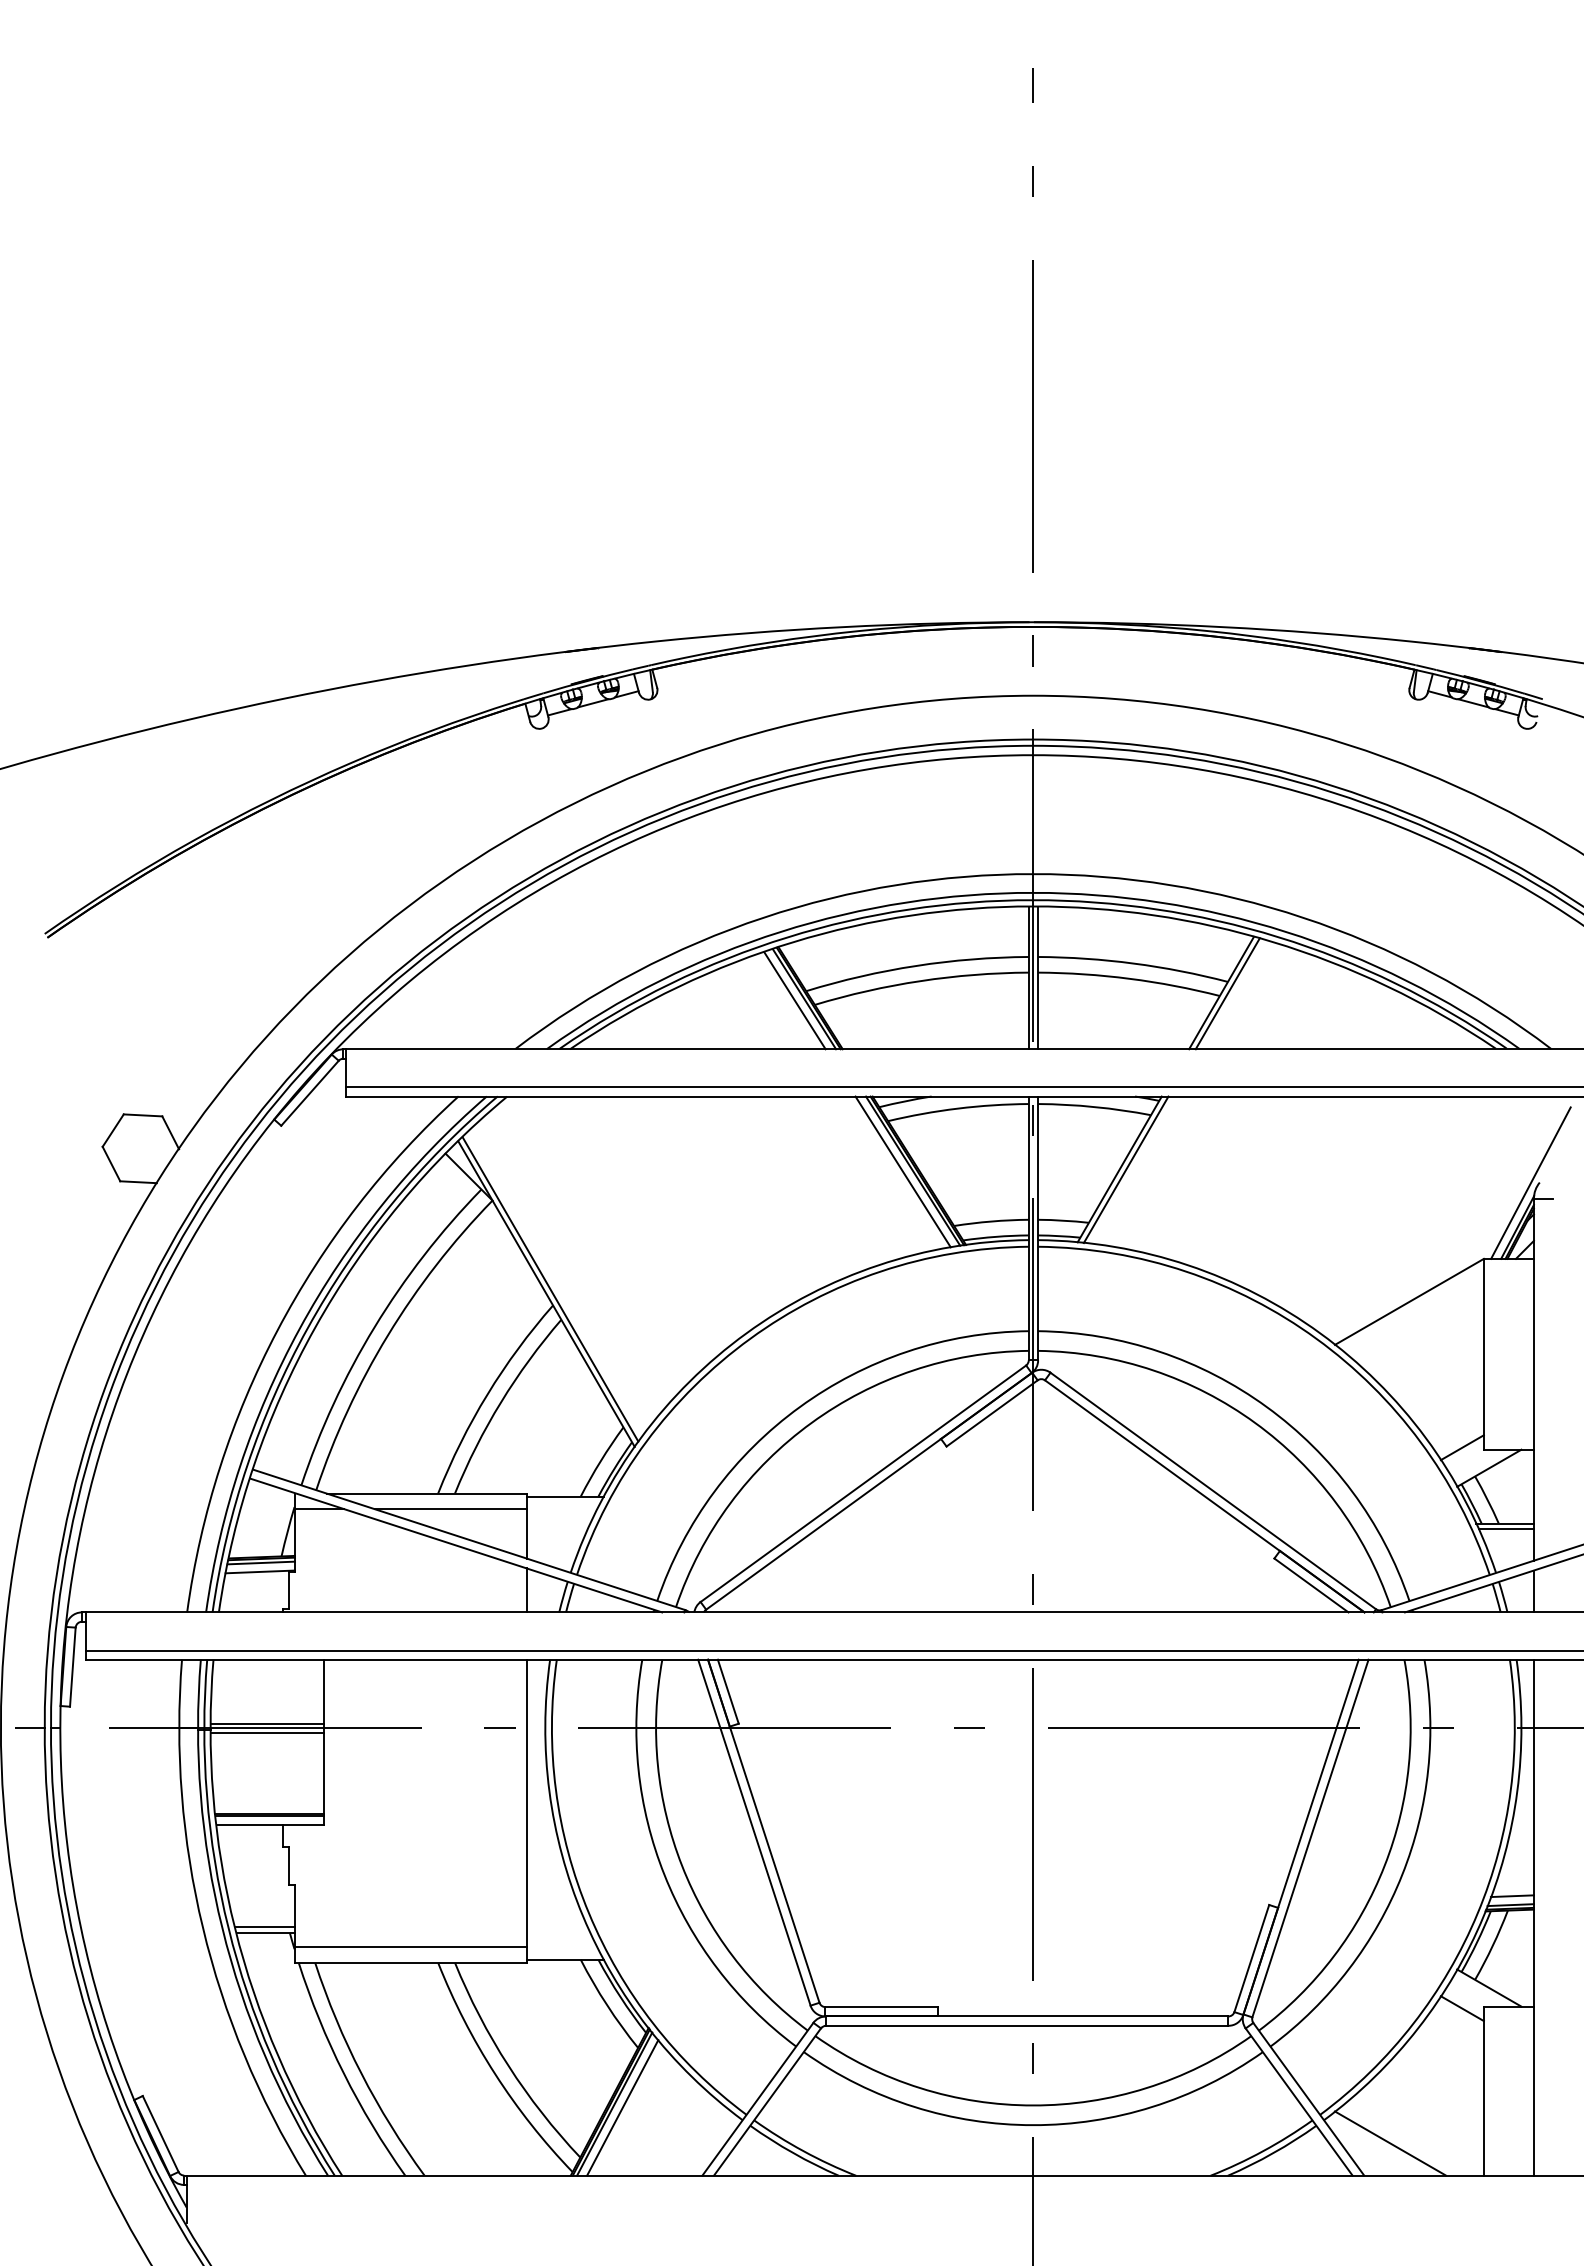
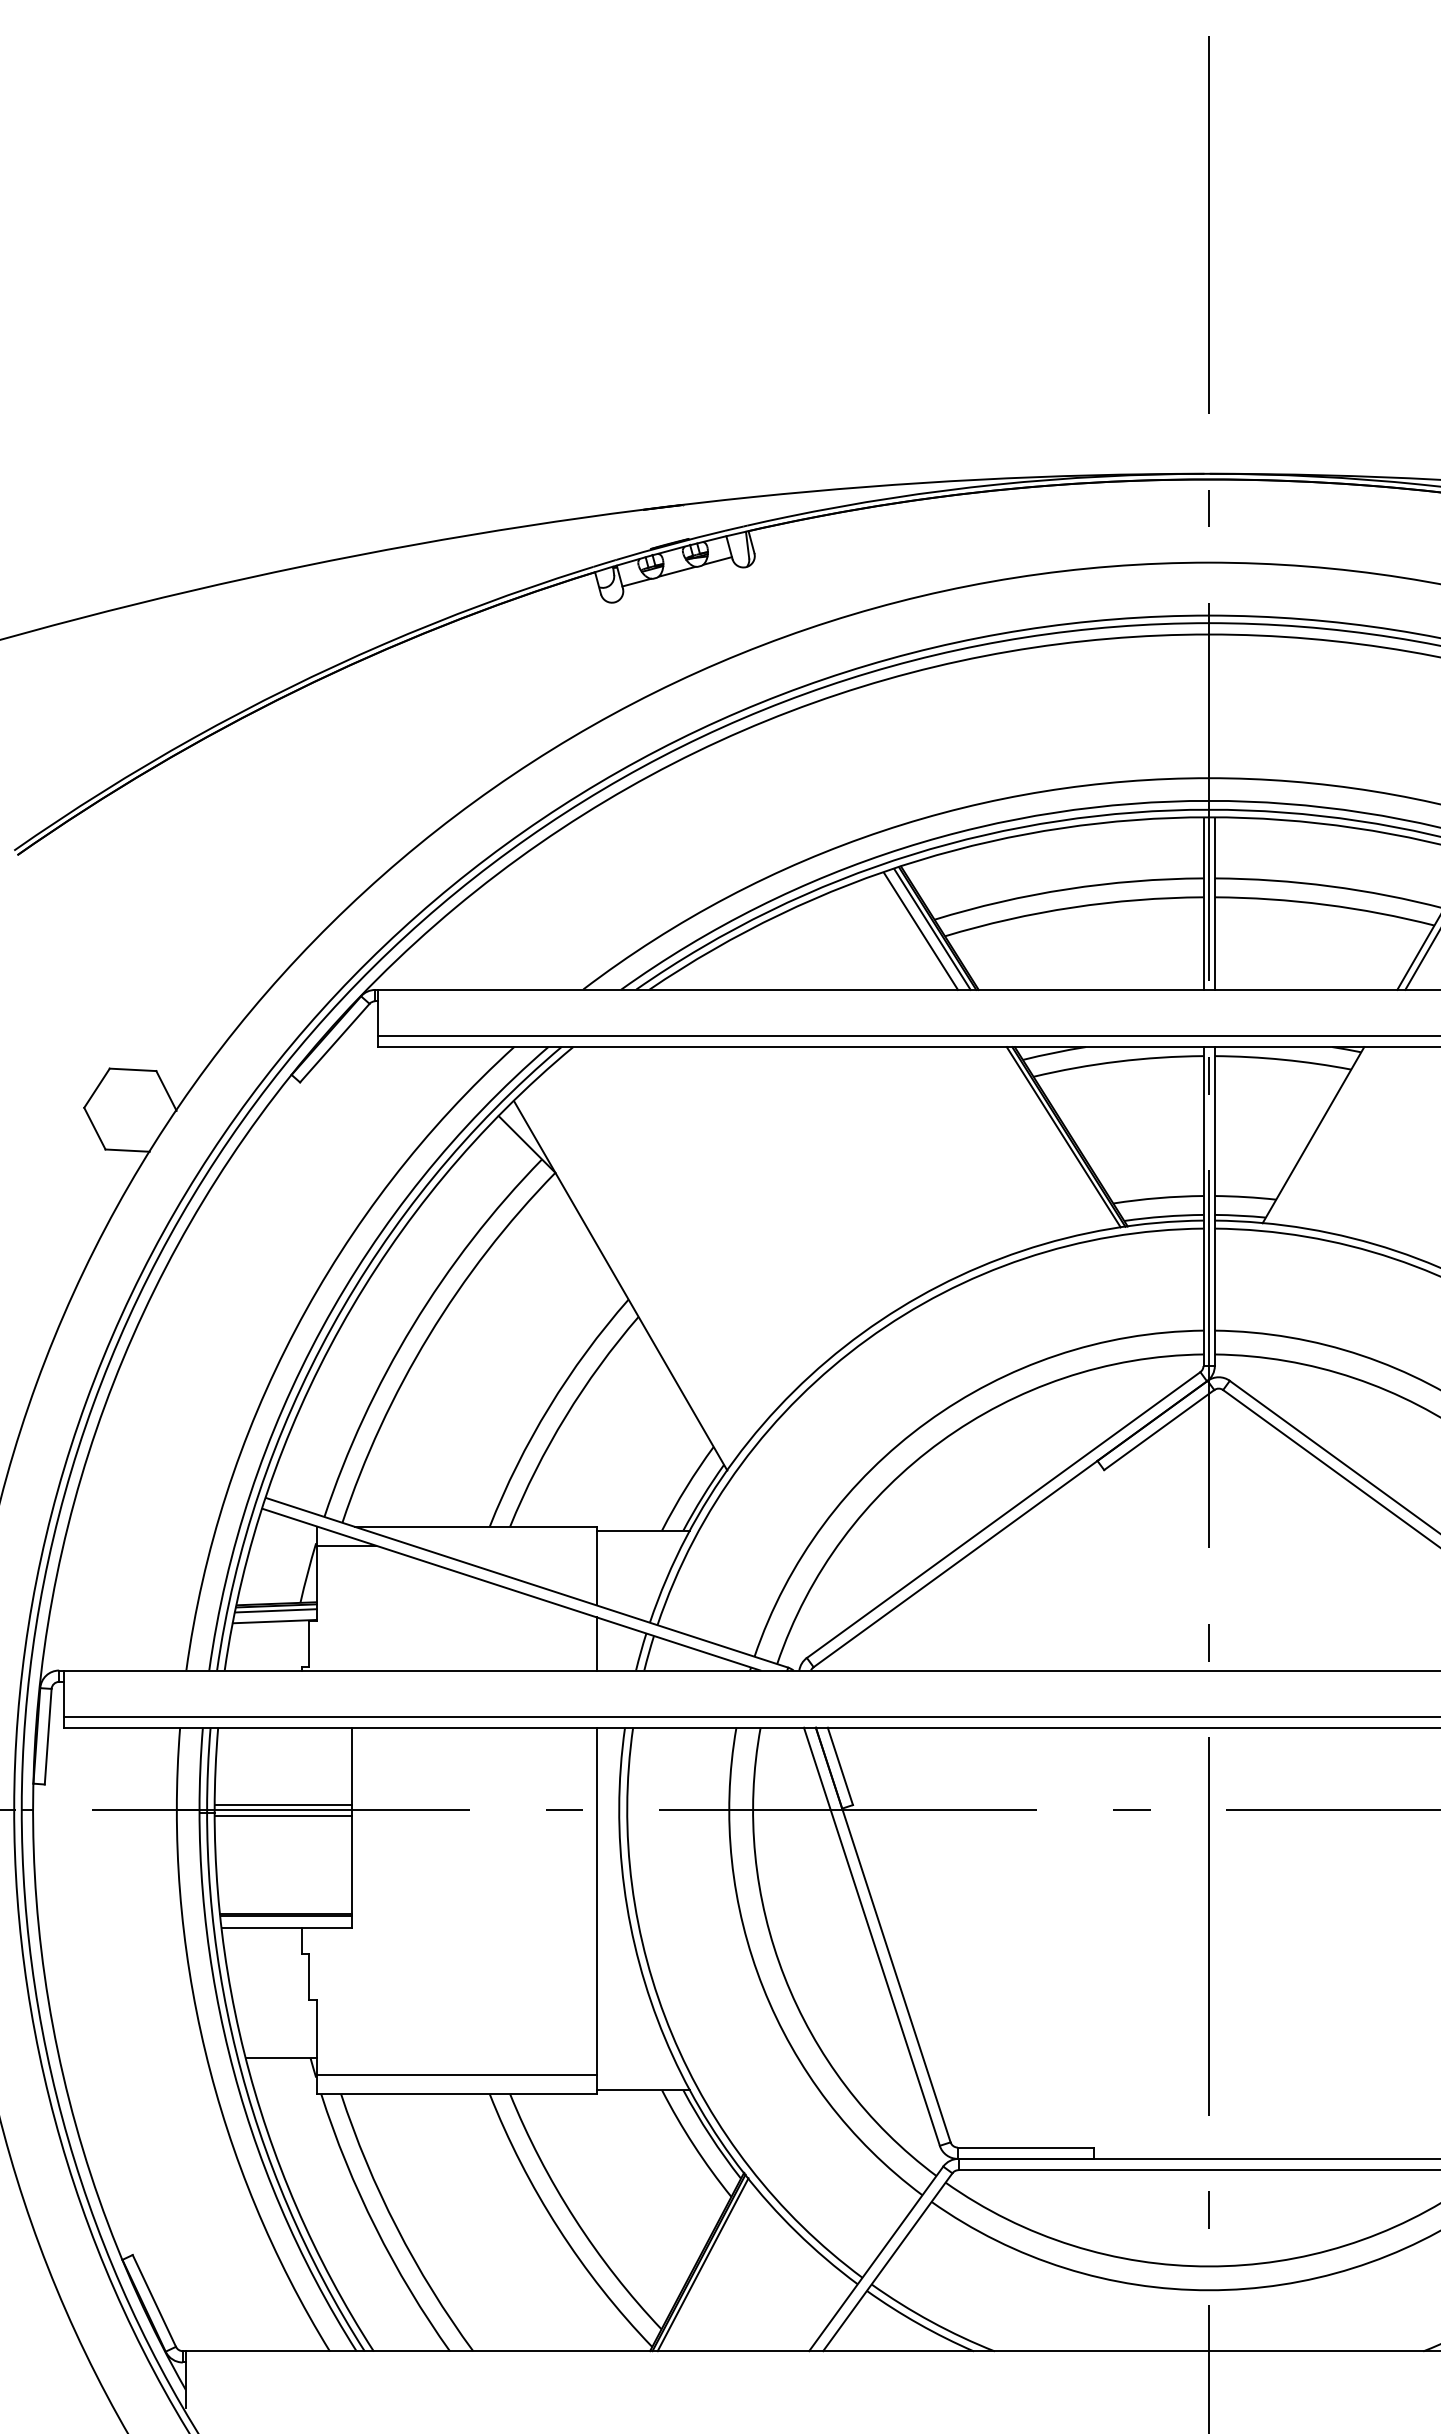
line: (1125, 1169) -> (1320, 1135), removed
line: (902, 1171) -> (1050, 1137), removed
line: (550, 1289) -> (625, 1280), removed
line: (450, 1509) -> (504, 1546), removed
line: (265, 1927) -> (281, 2051), removed
line: (622, 2107) -> (712, 2268), removed

